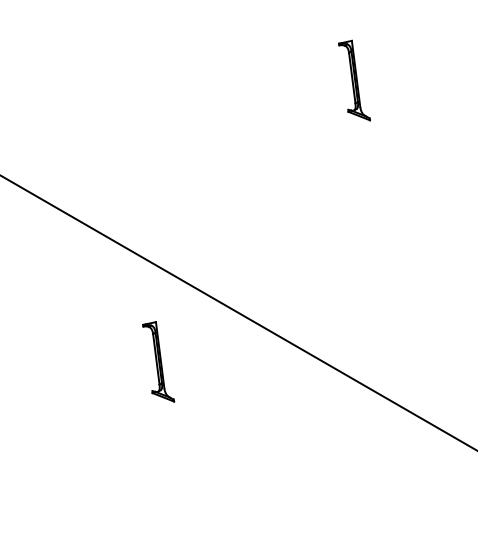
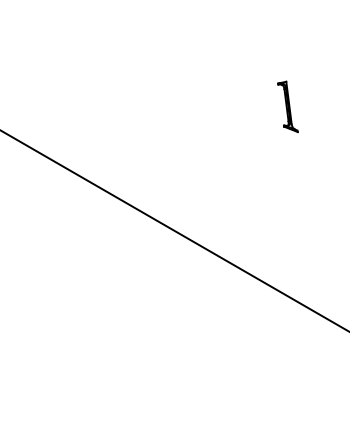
part: (157, 361) -> (163, 284), removed

